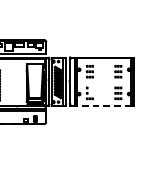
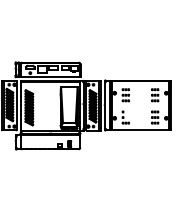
line: (104, 105) -> (140, 130), dashed -> solid

